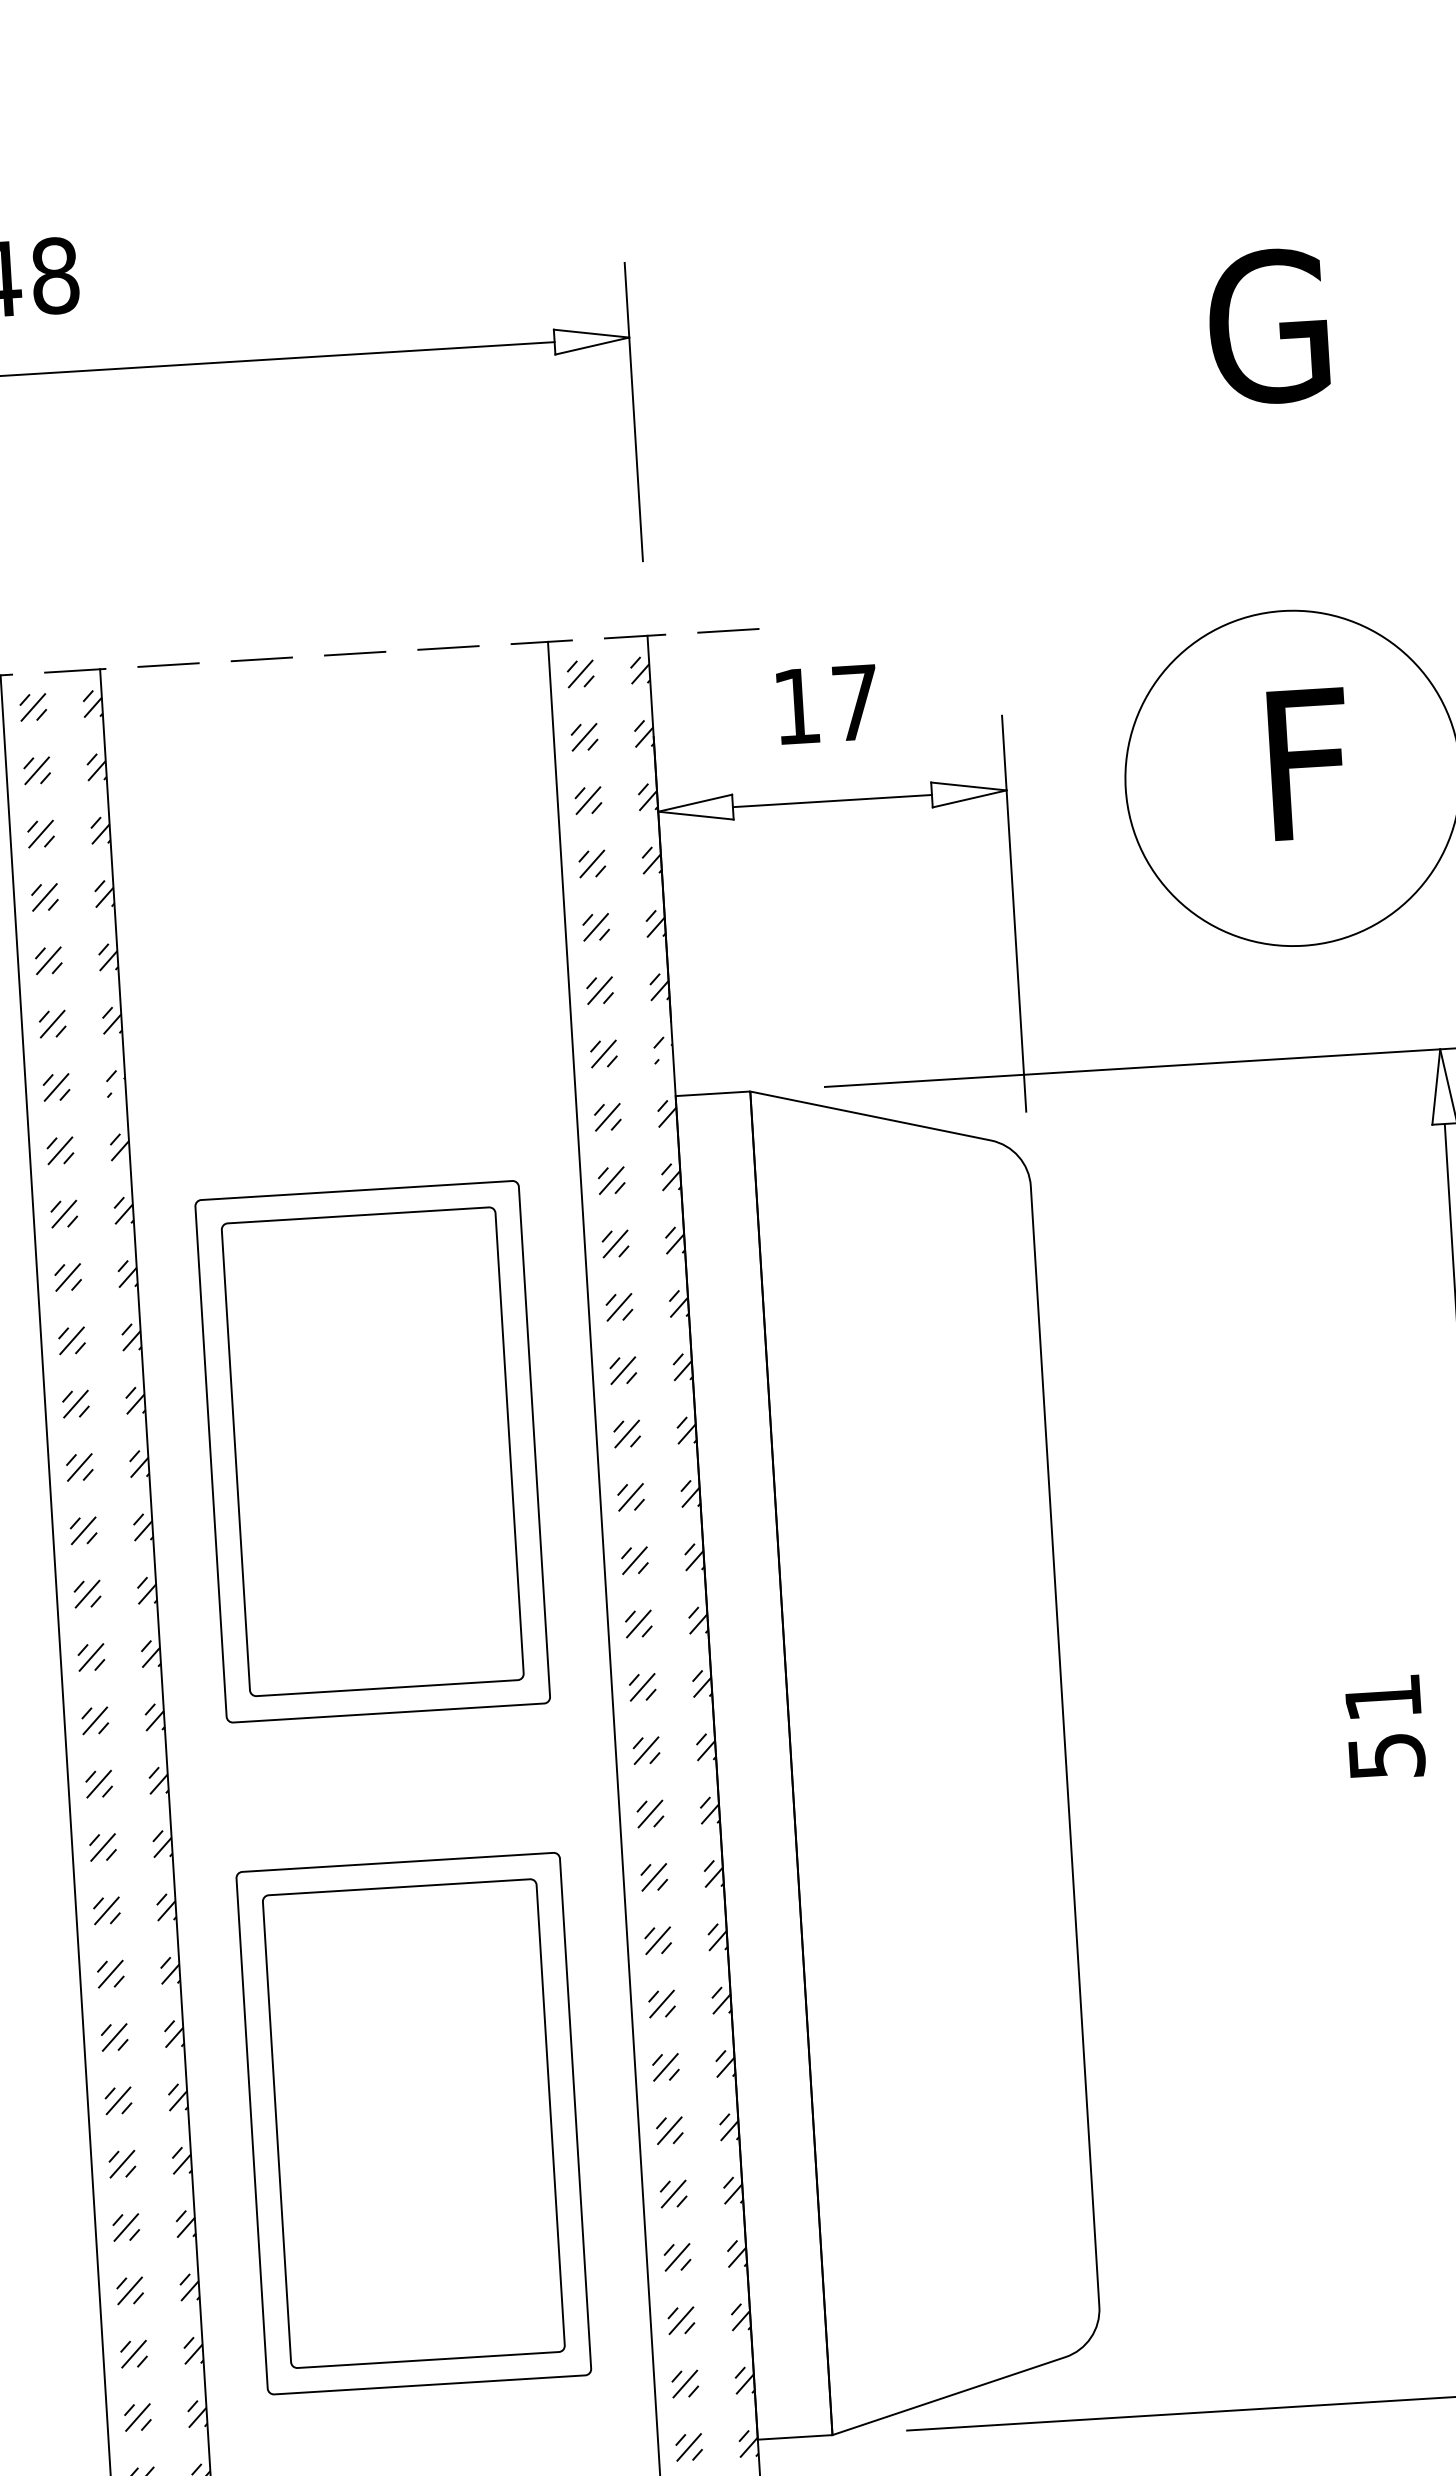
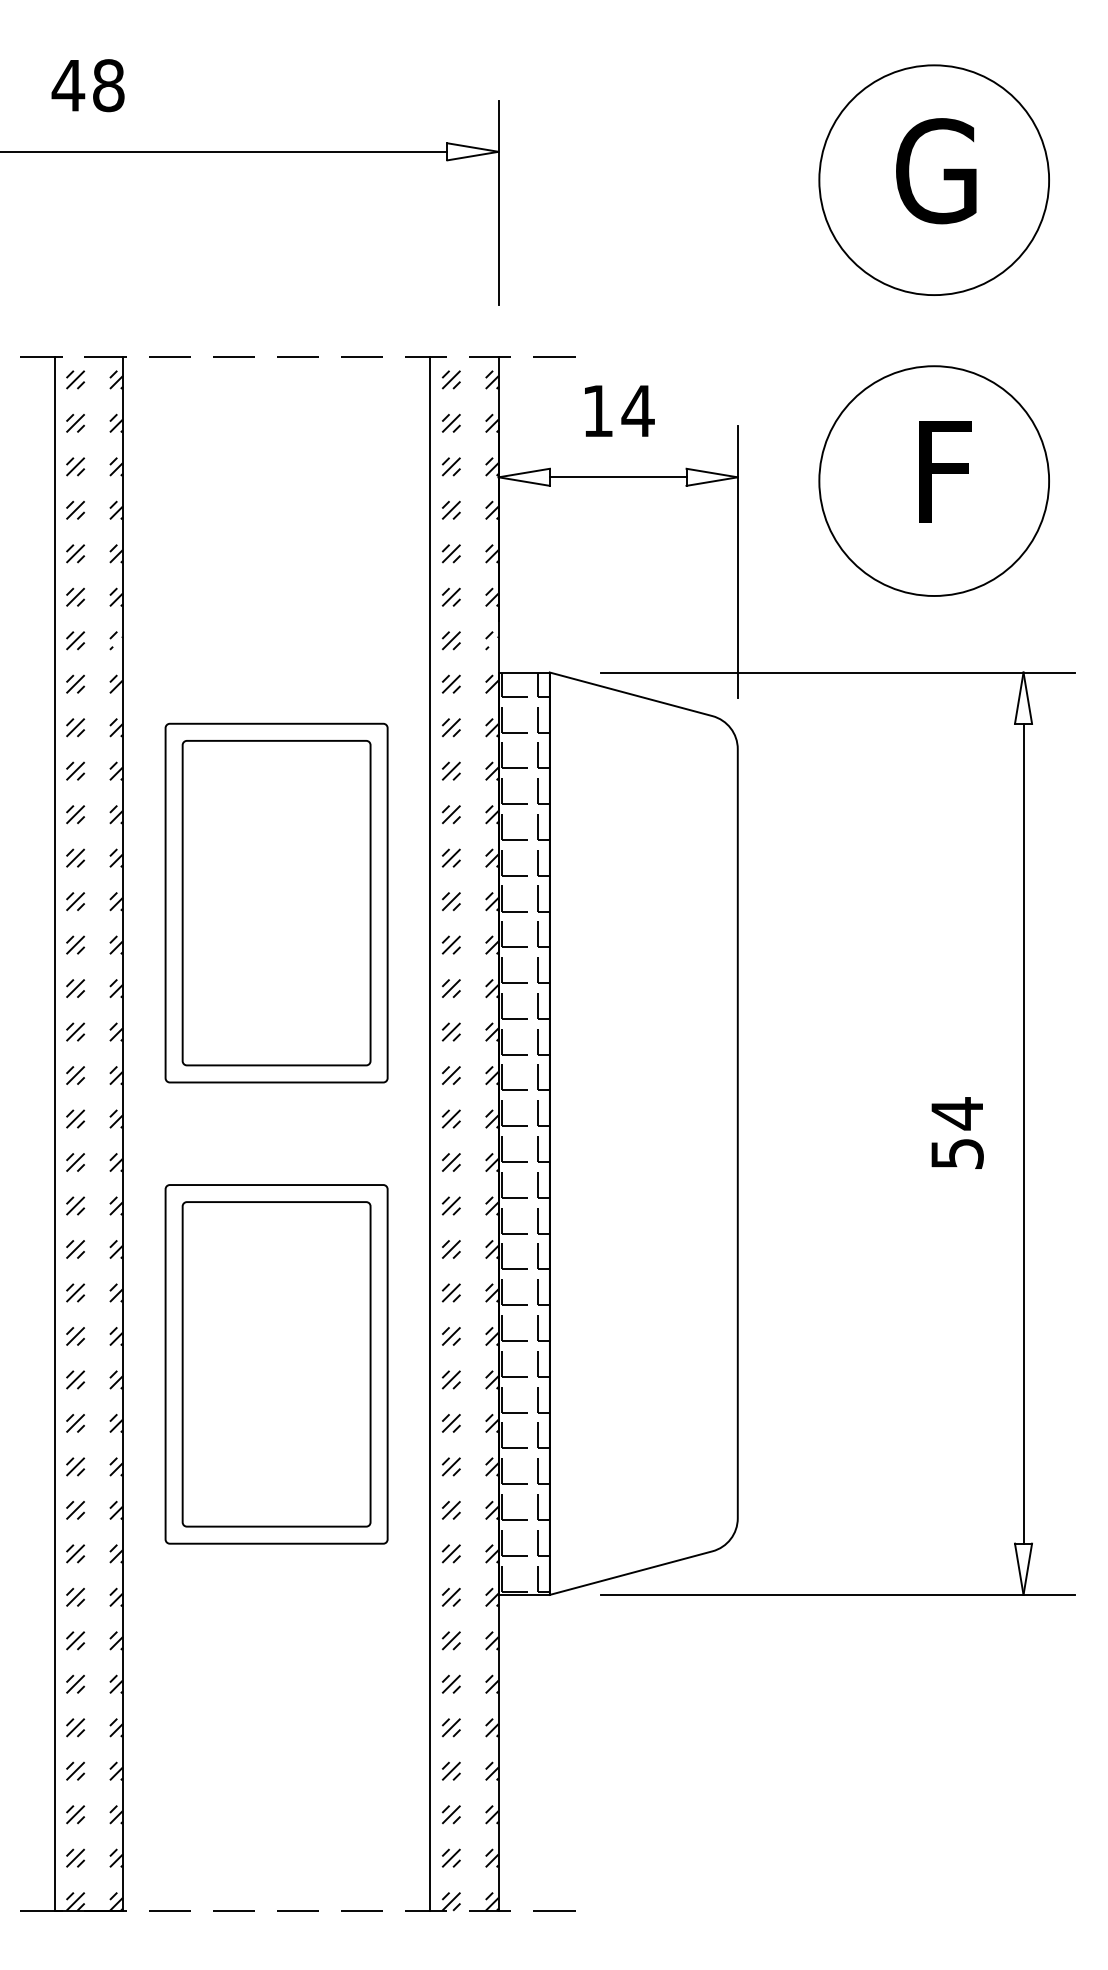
circle: (1265, 339) -> (933, 179), added
text: (854, 702) -> (637, 410), 17 -> 14
text: (1381, 1697) -> (956, 1113), 51 -> 54
hatch: (755, 1762) -> (525, 1131), added

